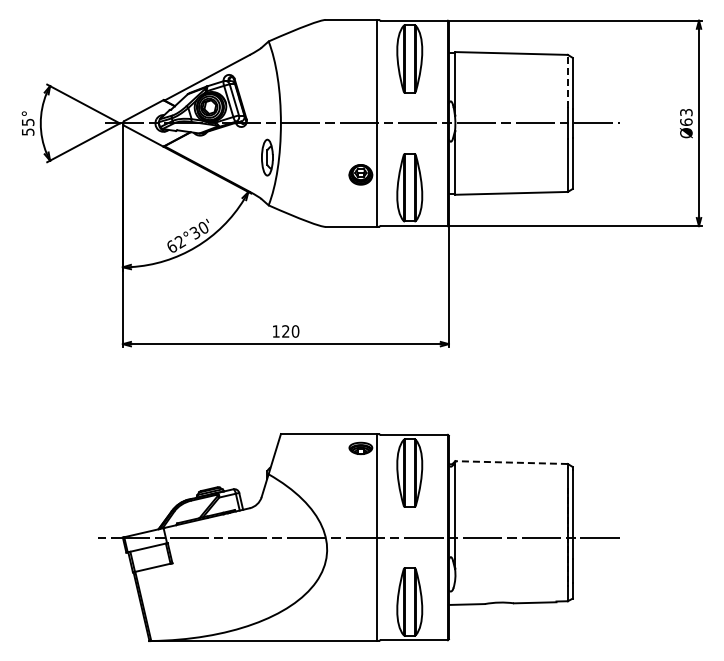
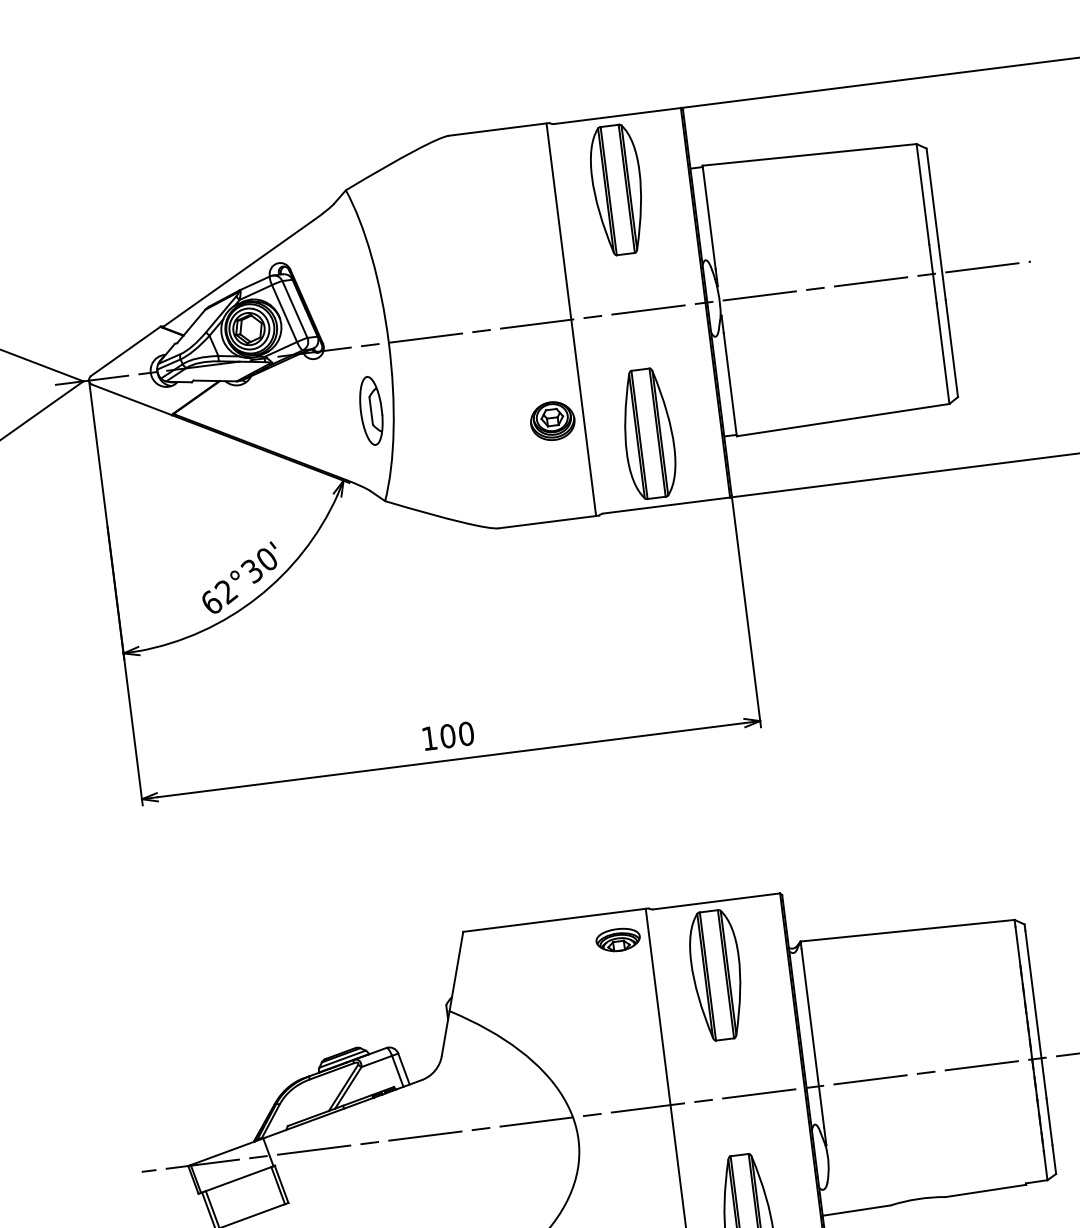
line: (567, 80) -> (921, 192), dashed -> solid
text: (285, 331) -> (447, 736), 120 -> 100
line: (511, 462) -> (907, 930), dashed -> solid

